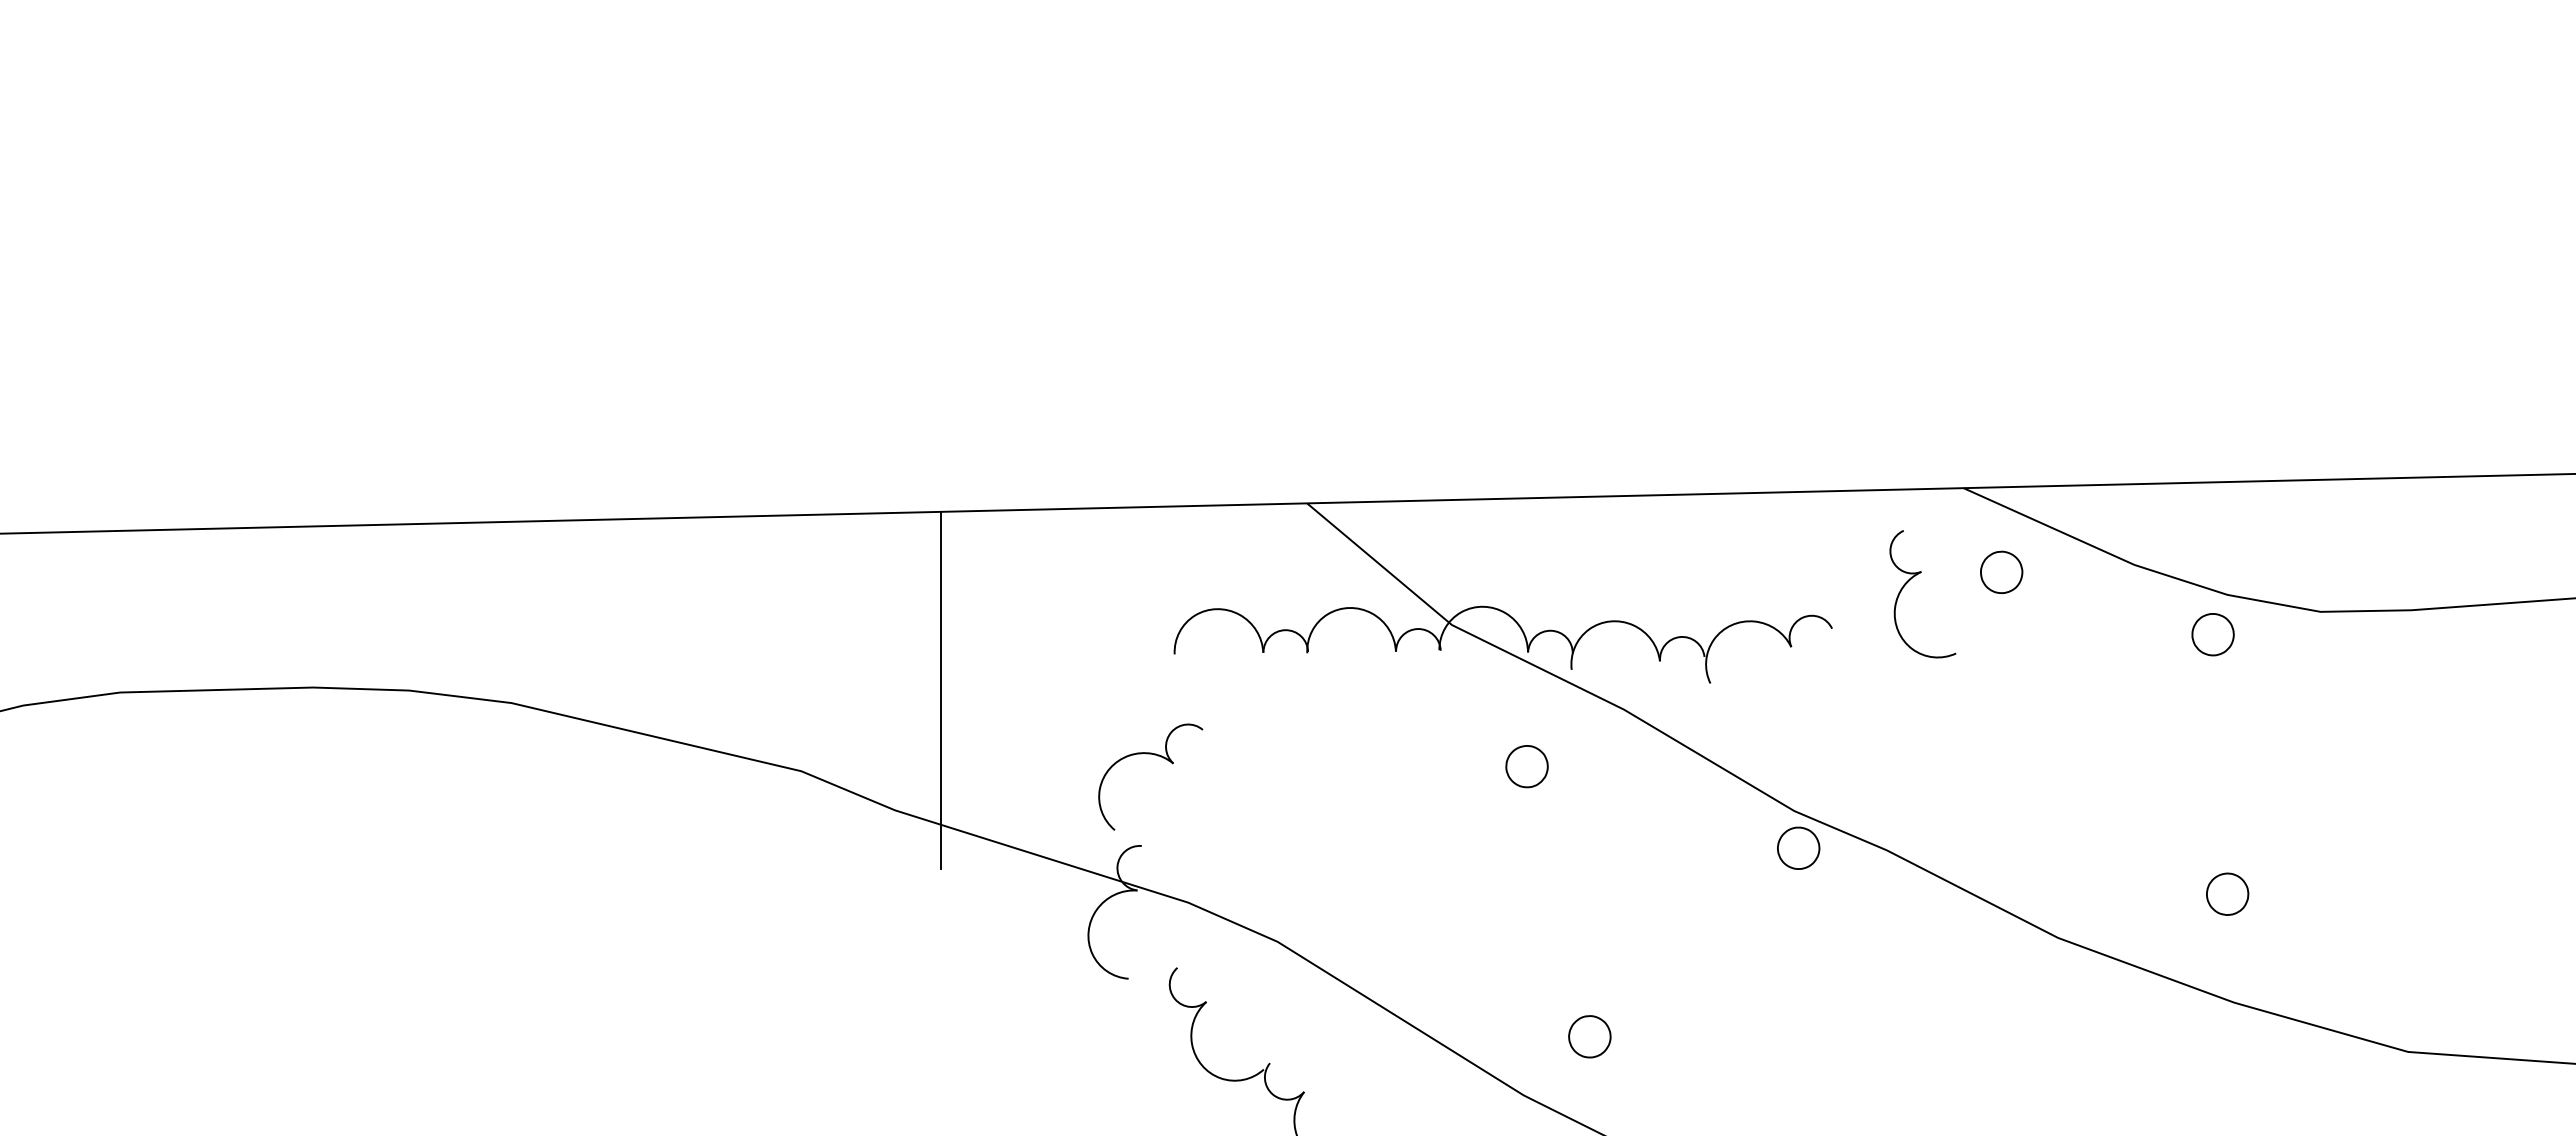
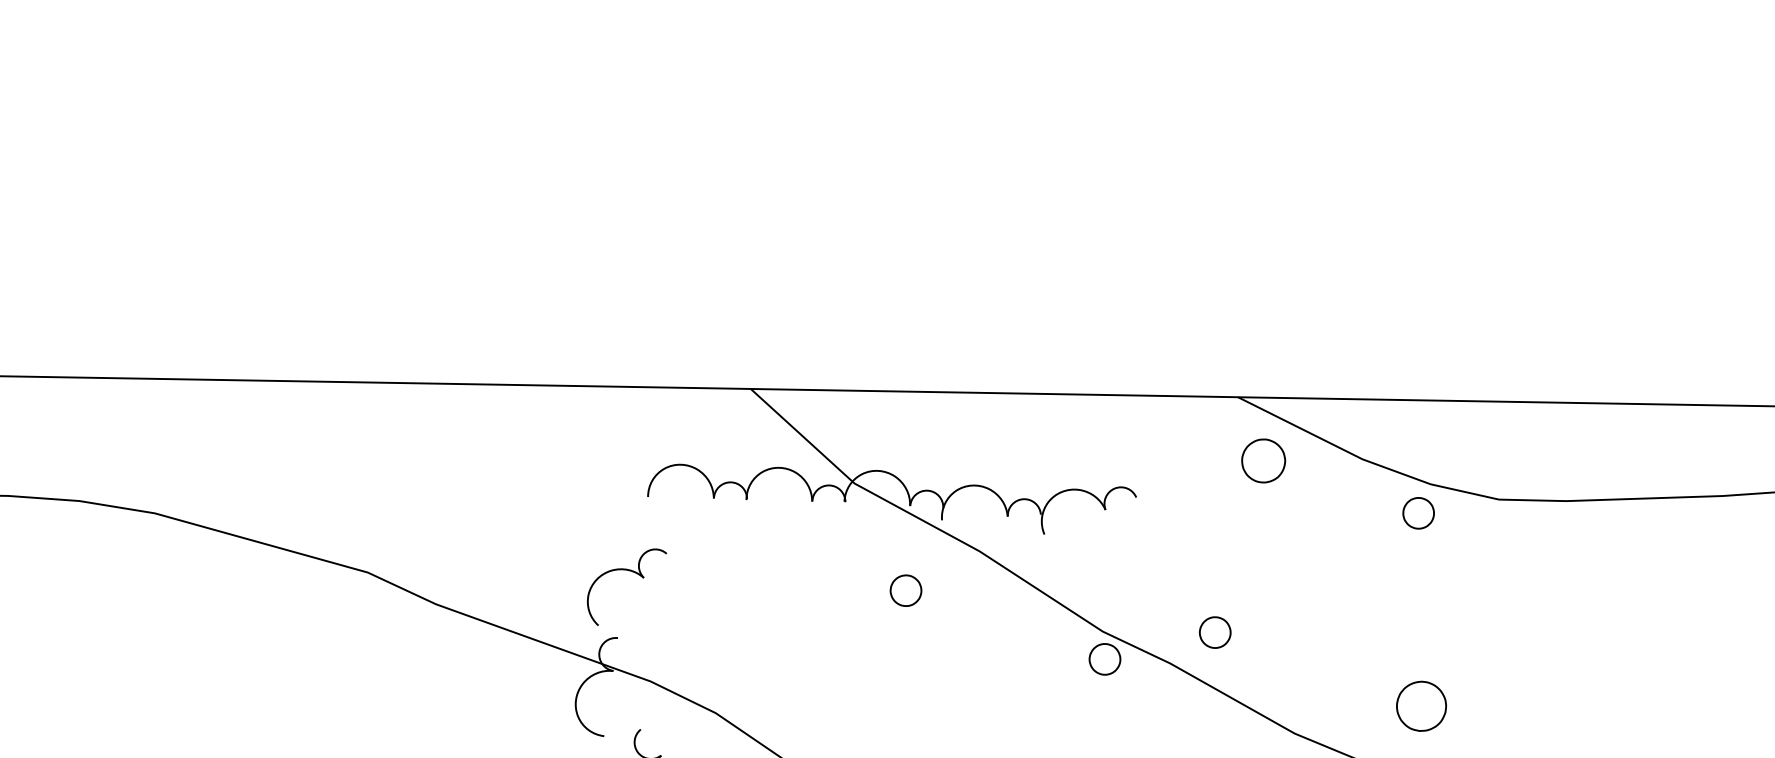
part: (2001, 571) -> (1263, 460), size x1.4
part: (1909, 581) -> (1195, 464), removed
line: (940, 689) -> (473, 516), removed
part: (1945, 805) -> (1215, 632), added
part: (2227, 893) -> (1421, 705), size x1.6

